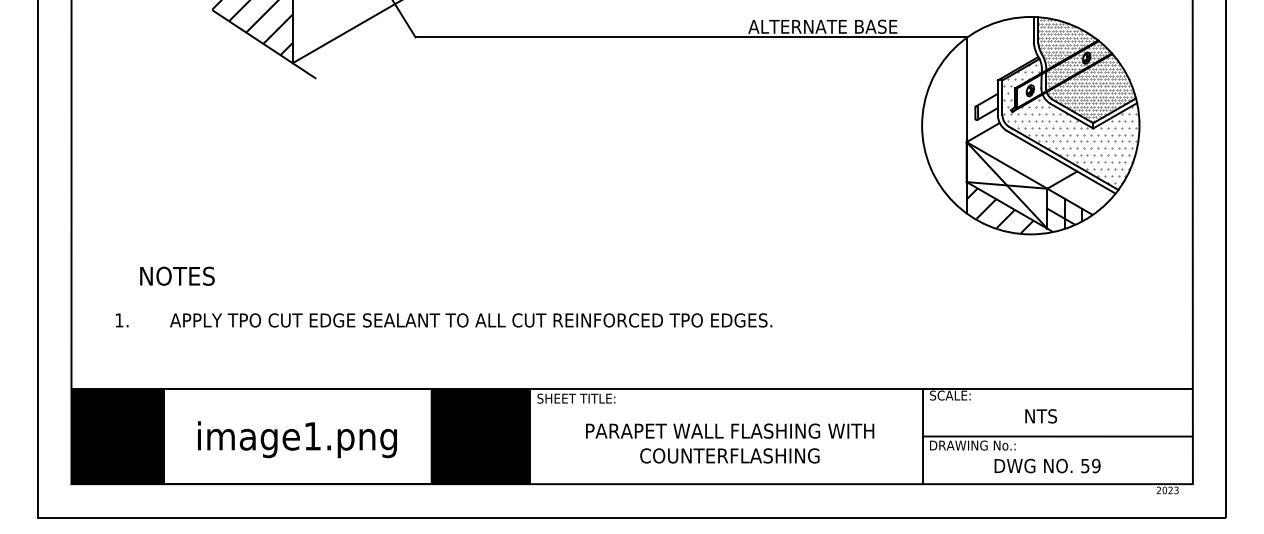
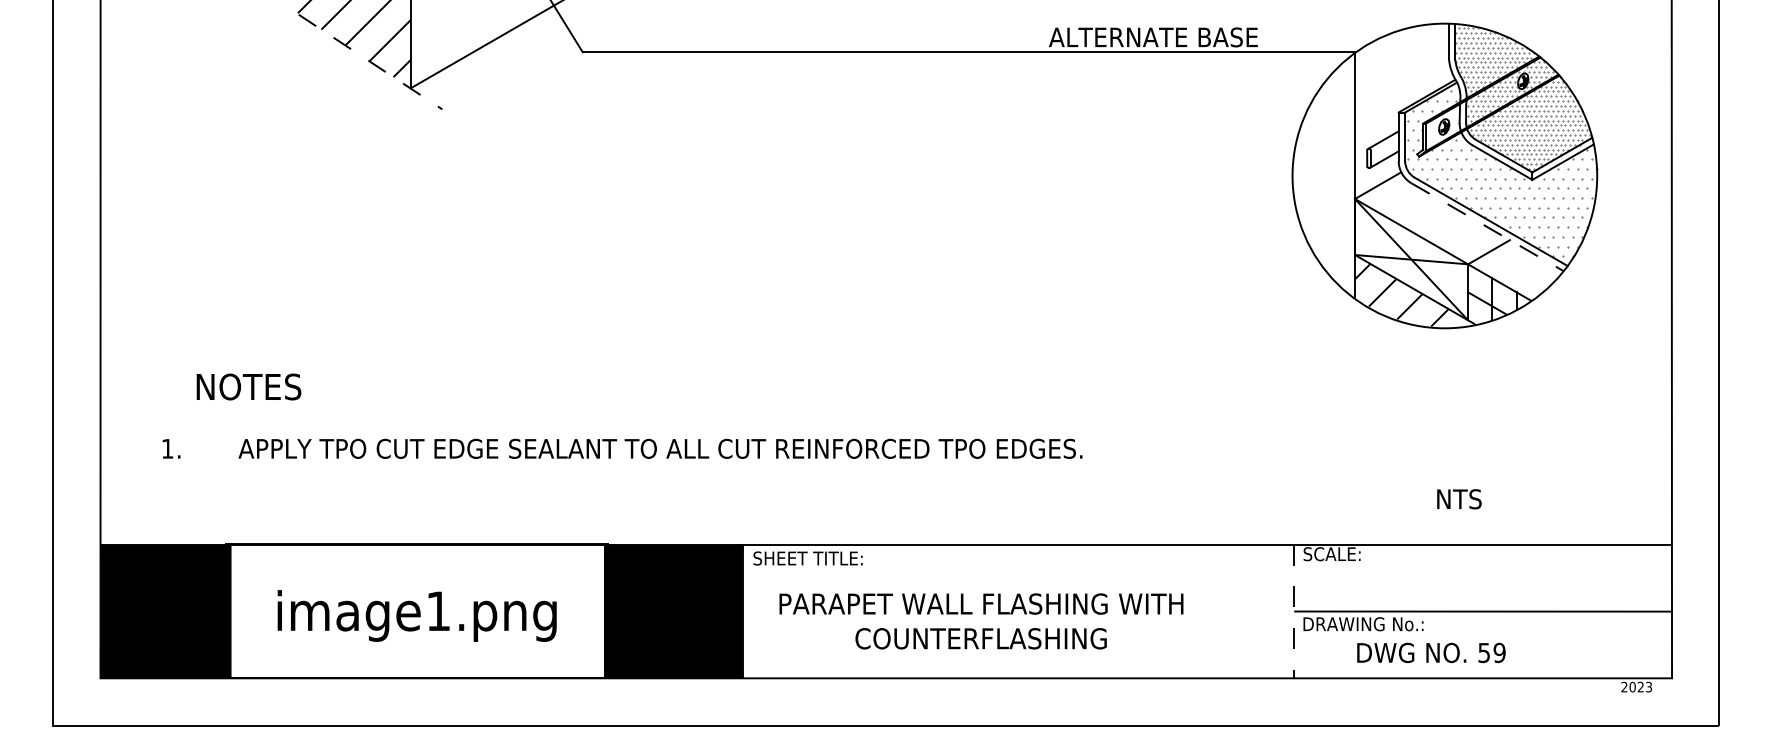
line: (264, 44) -> (370, 62), solid -> dashed
line: (1061, 162) -> (1487, 227), solid -> dashed
text: (1041, 416) -> (1459, 499), moved
line: (923, 436) -> (1294, 611), solid -> dashed
text: (730, 443) -> (981, 621), moved
text: (1047, 465) -> (1431, 652), moved

